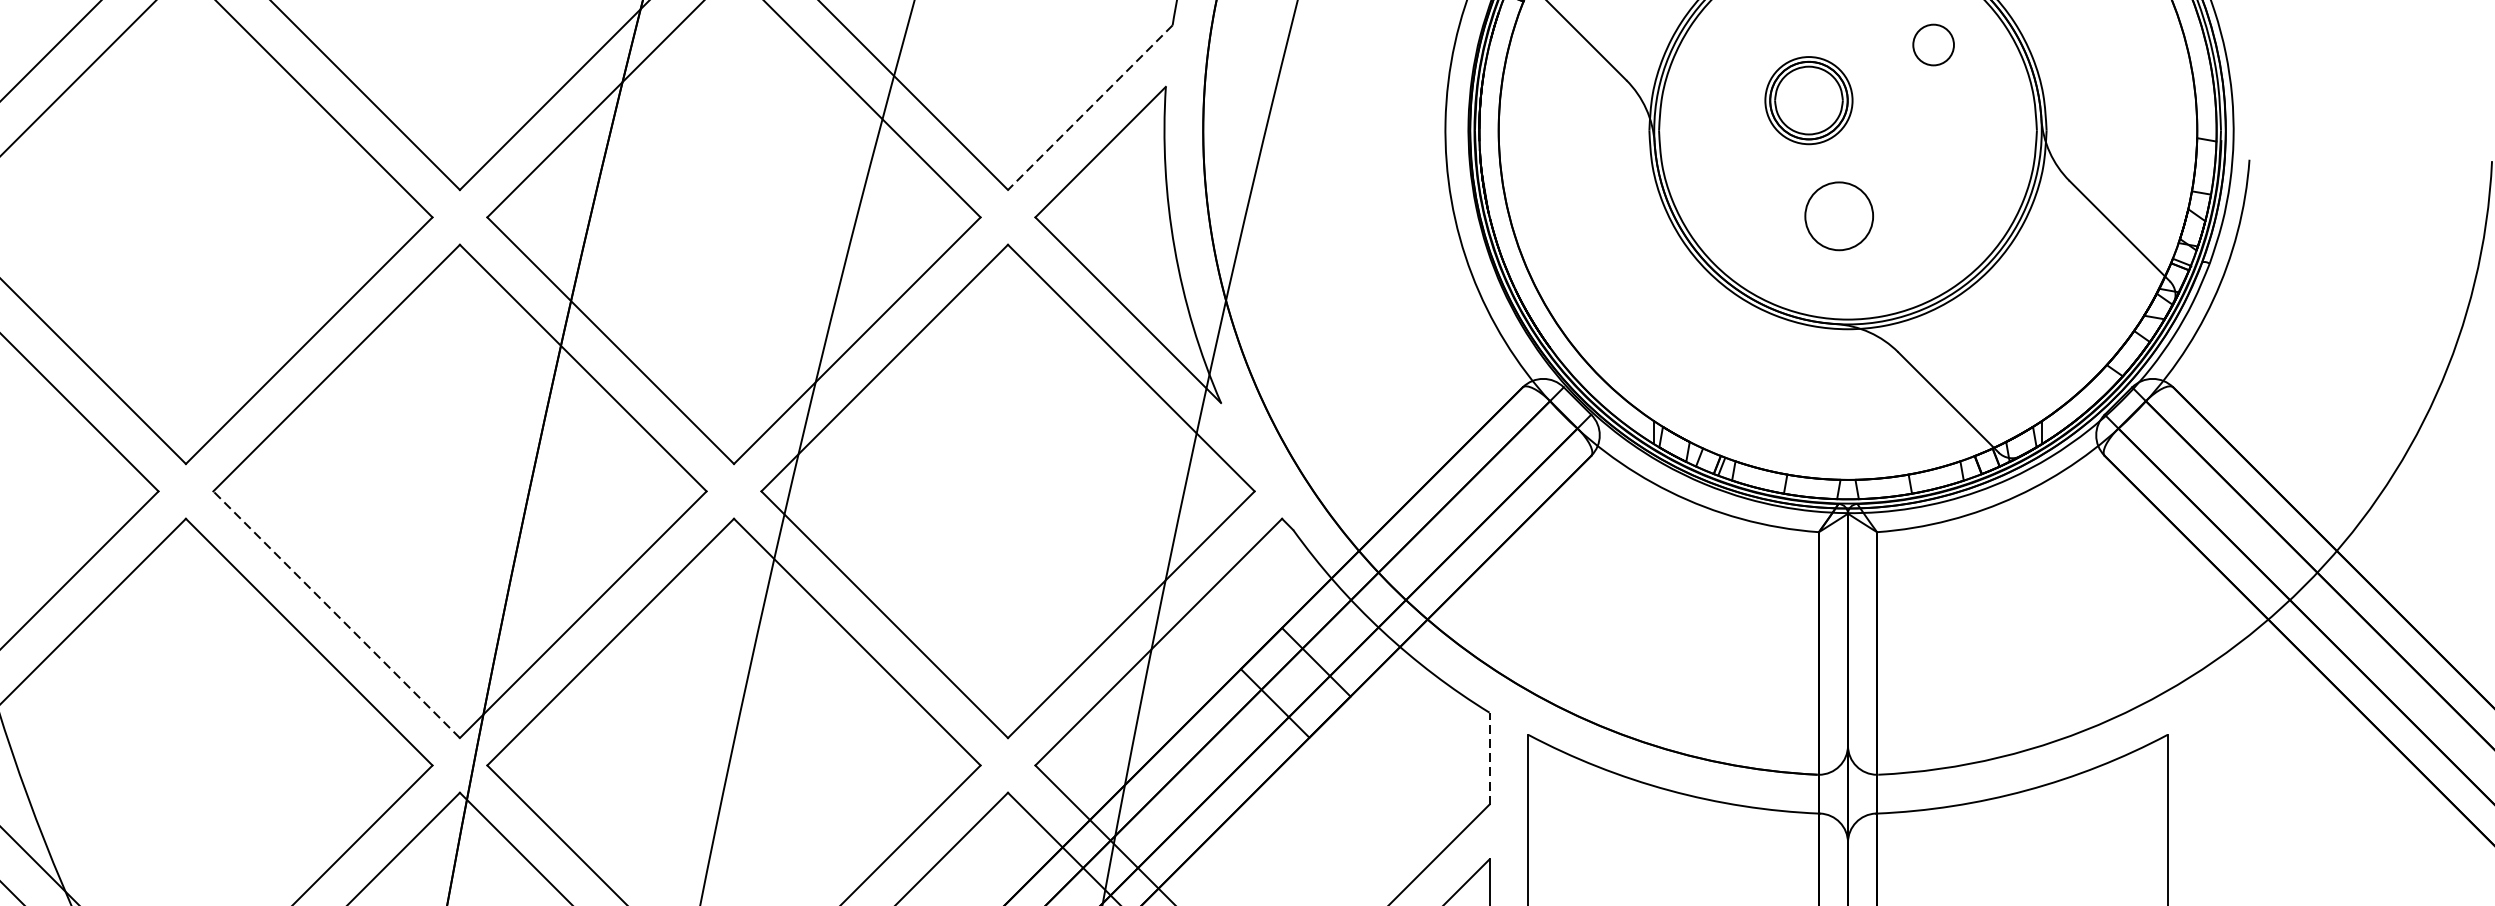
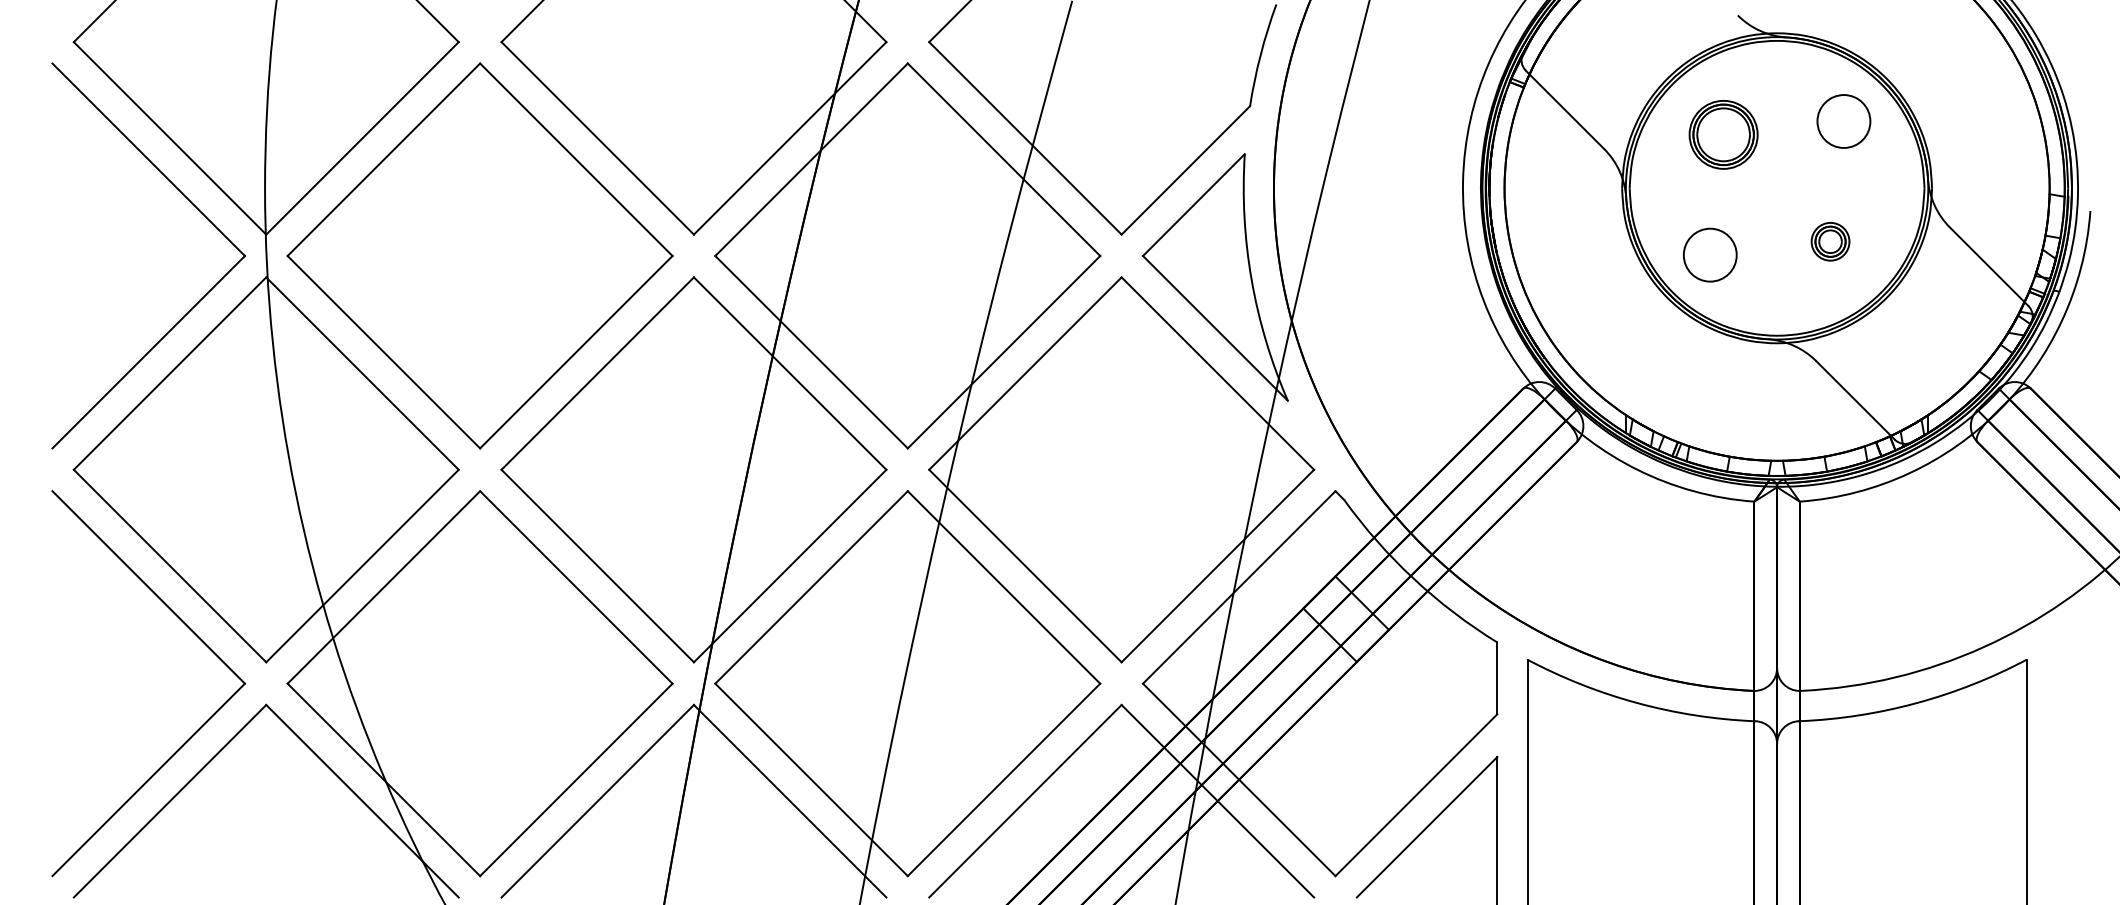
circle: (1933, 45) -> (1843, 121), size x1.67
part: (1808, 100) -> (1723, 134), moved
line: (1089, 107) -> (1185, 170), dashed -> solid
part: (1916, 198) -> (1830, 241), added
circle: (1838, 215) -> (1709, 254), moved
line: (336, 614) -> (597, 565), dashed -> solid
line: (1489, 758) -> (1497, 678), dashed -> solid

